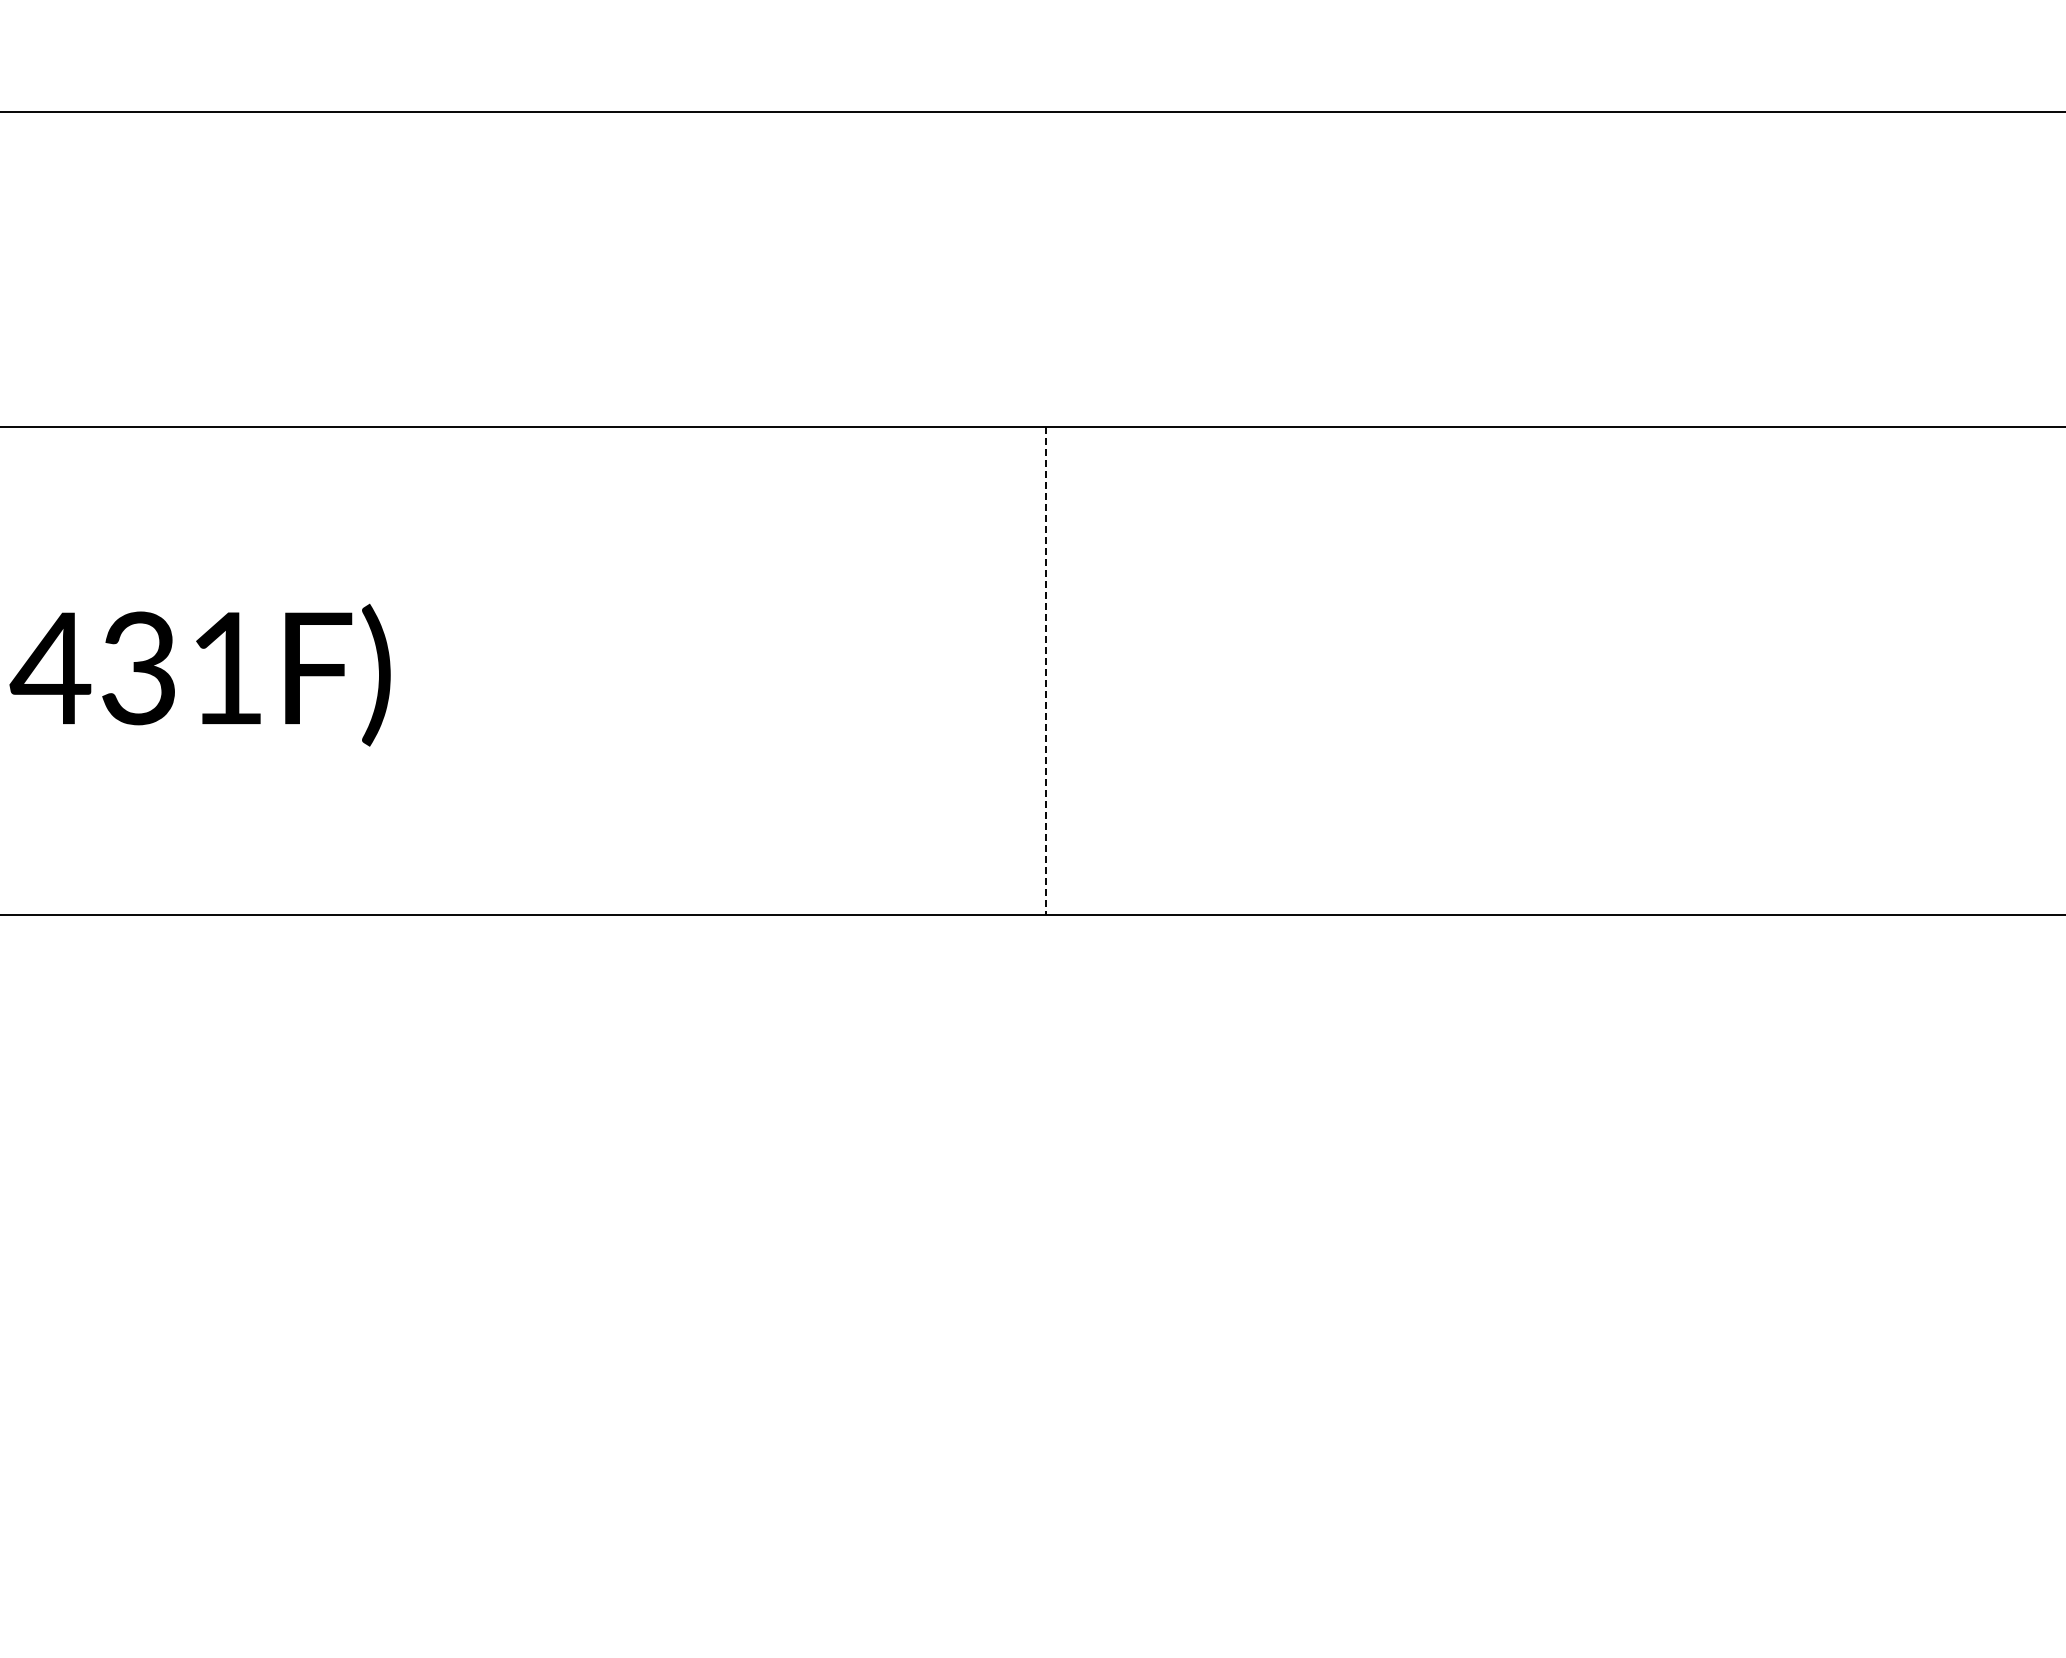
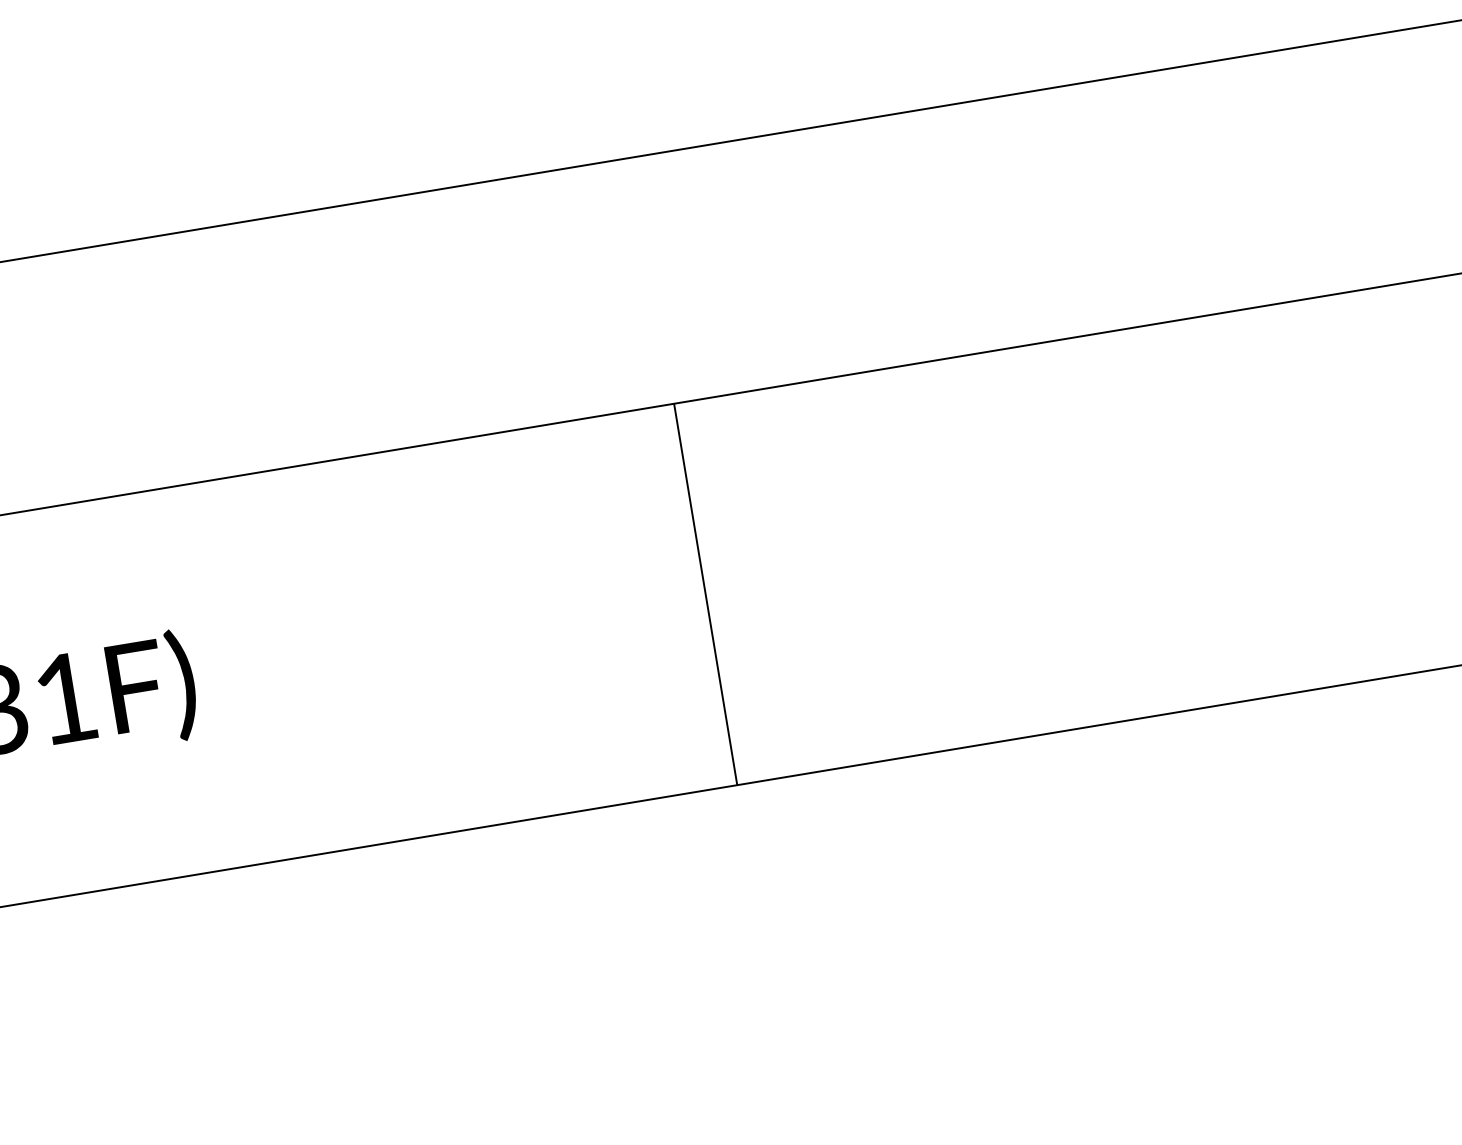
line: (1045, 671) -> (705, 594), dashed -> solid

